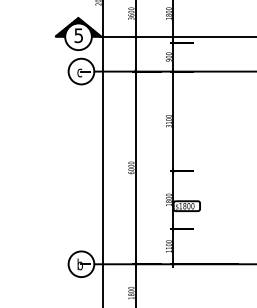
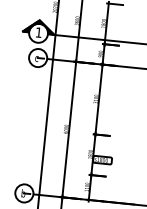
text: (78, 35) -> (38, 32), 5 -> 1

